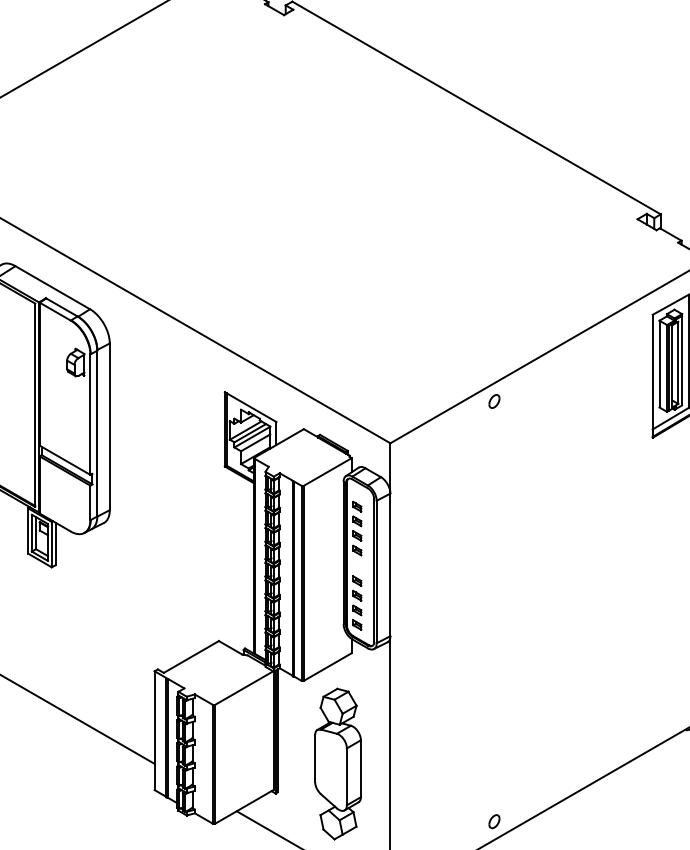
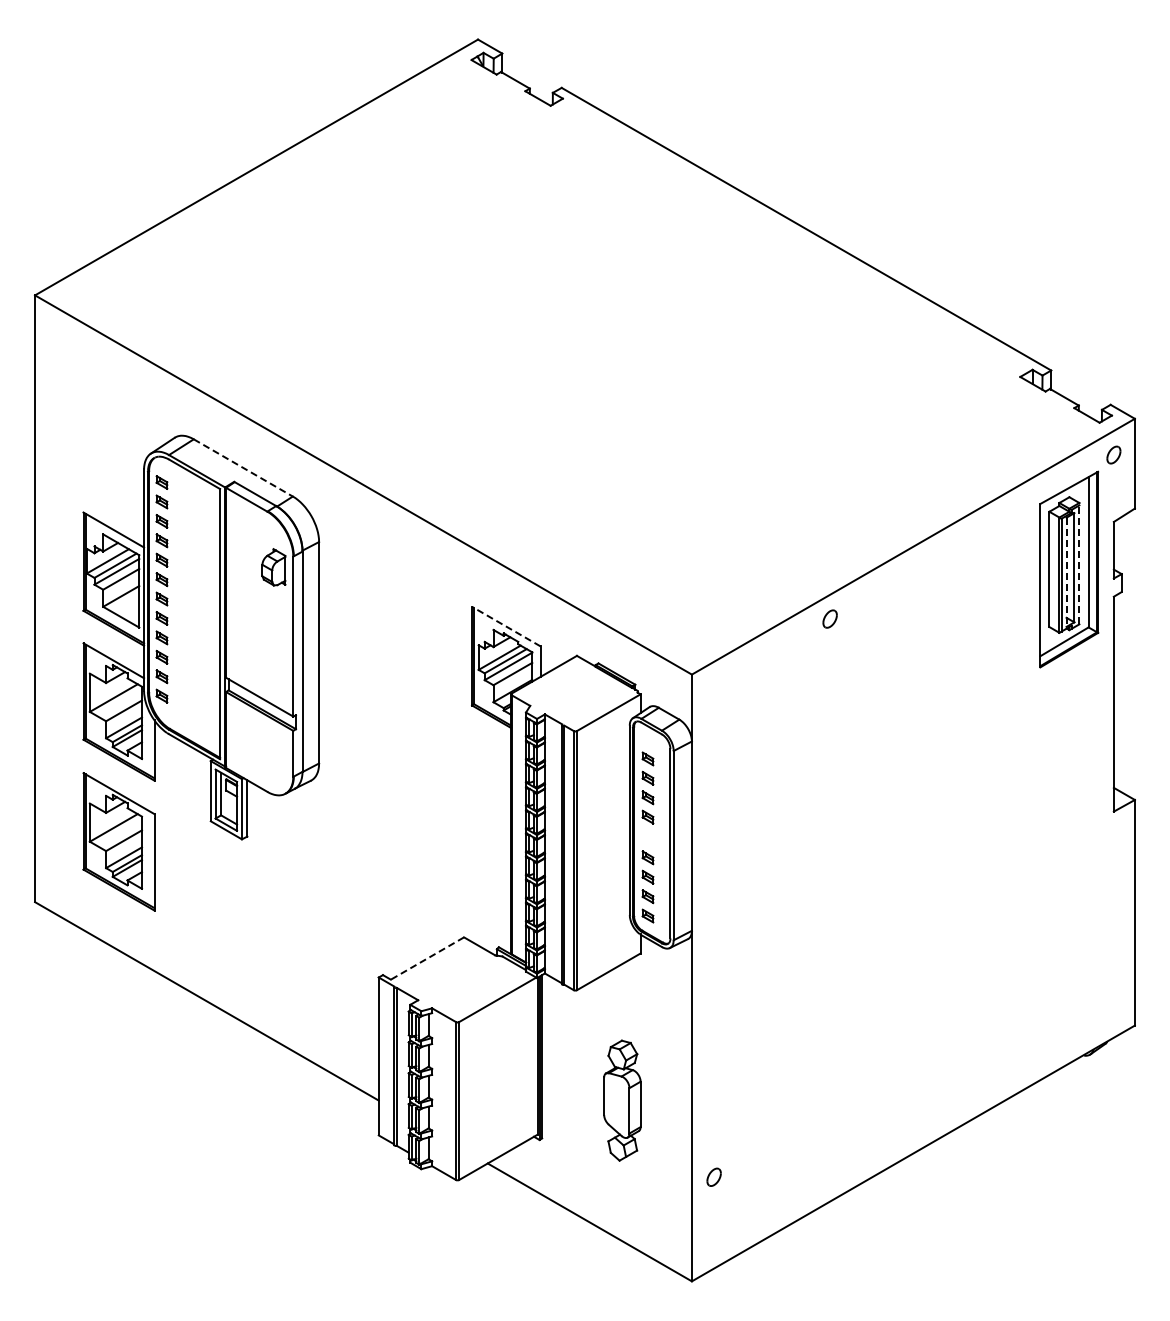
line: (52, 288) -> (243, 468), solid -> dashed
line: (682, 359) -> (1079, 563), solid -> dashed
line: (672, 366) -> (1066, 572), solid -> dashed
line: (250, 407) -> (506, 626), solid -> dashed
line: (191, 656) -> (427, 958), solid -> dashed
part: (338, 763) -> (622, 1100), size x0.6
part: (493, 821) -> (713, 1176), moved

